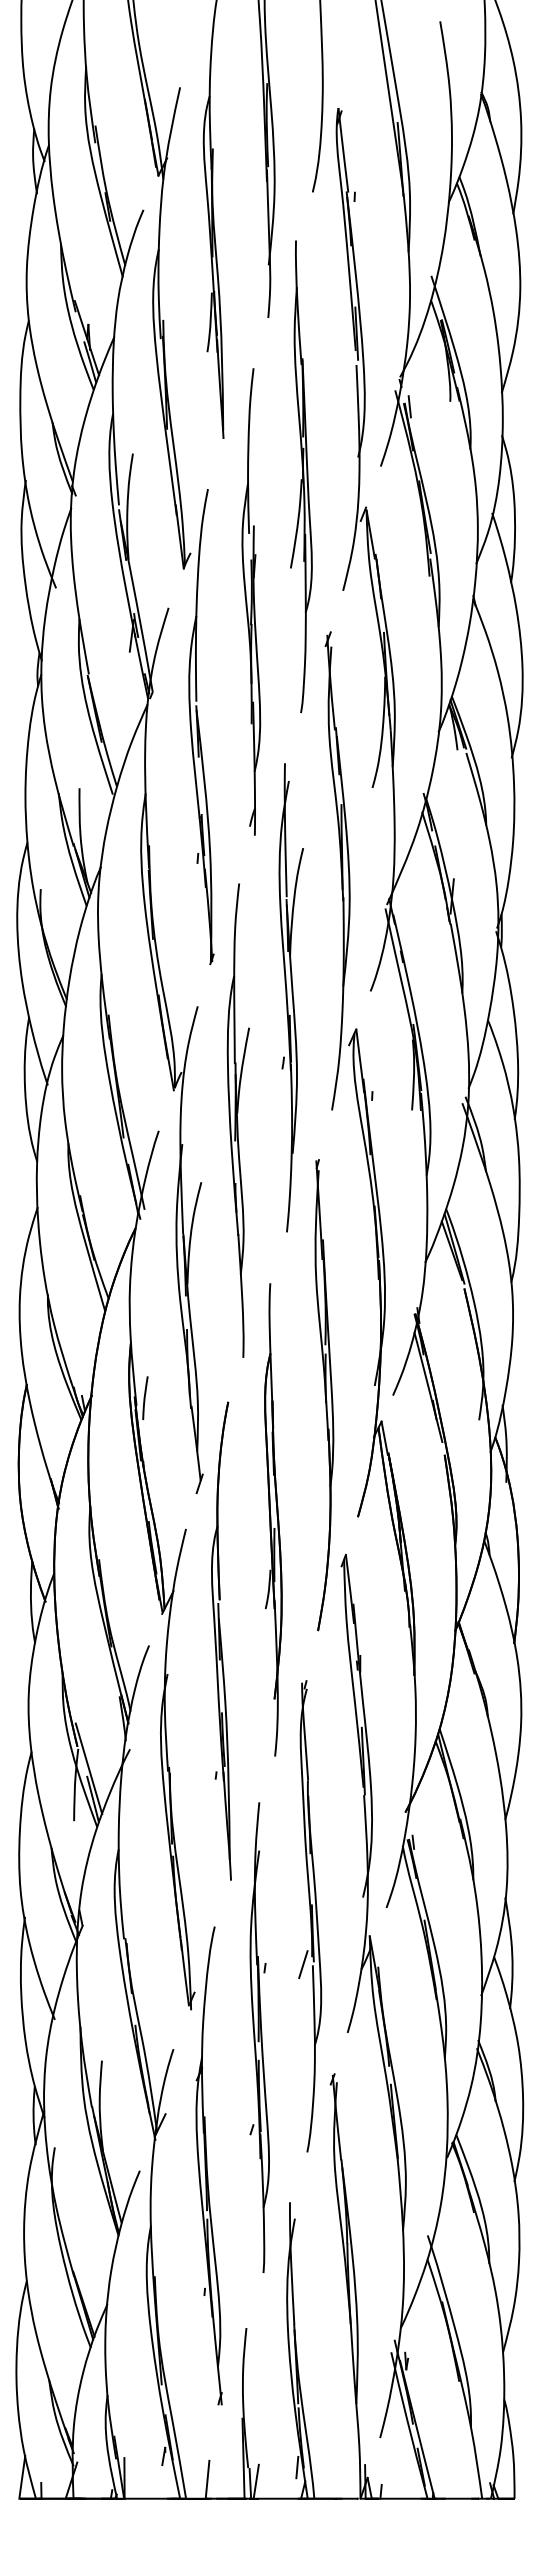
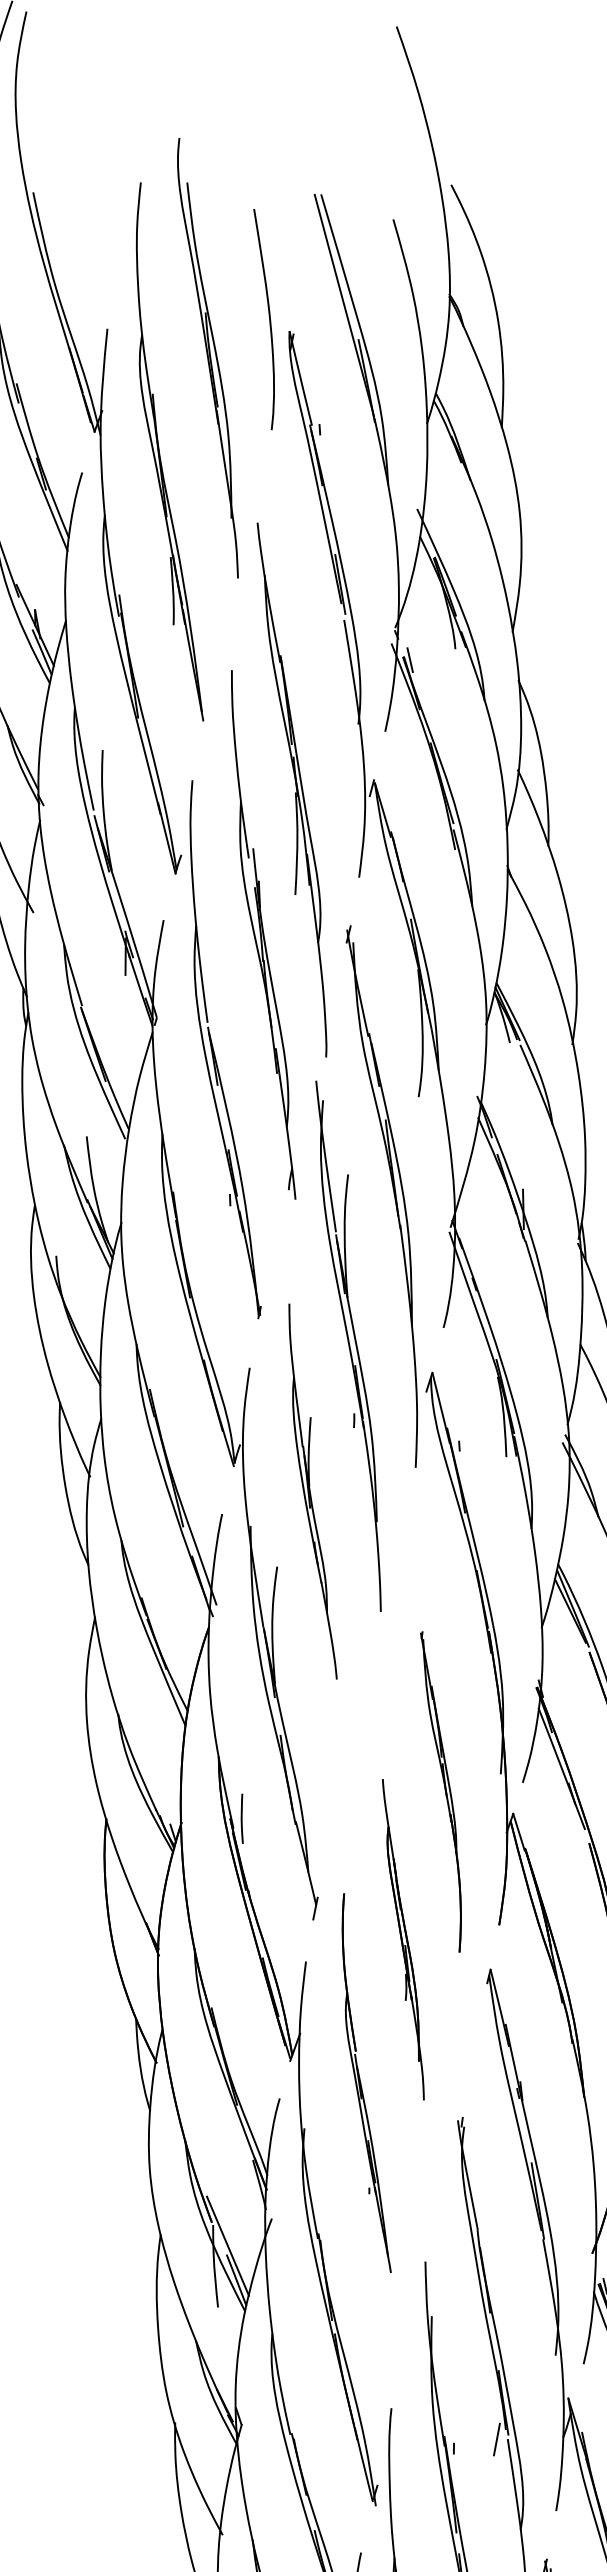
part: (301, 476) -> (295, 789), moved
part: (251, 601) -> (260, 934), moved
part: (237, 1120) -> (309, 1491), size x0.7
part: (324, 1395) -> (445, 1791), size x0.6
part: (273, 1519) -> (403, 1939), size x0.6
part: (221, 1640) -> (361, 2083), size x0.7

